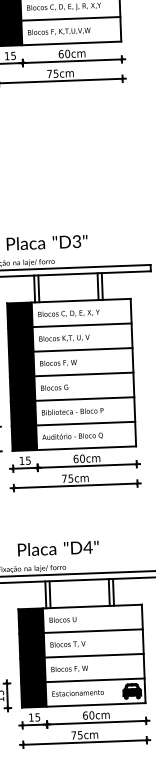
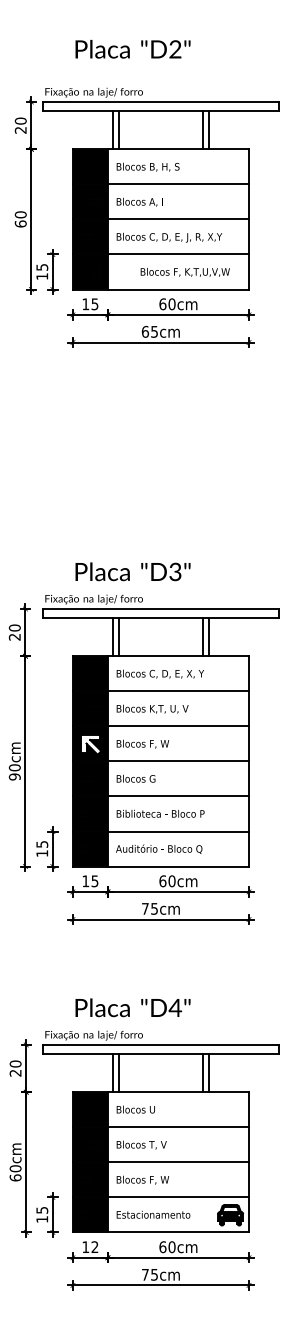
text: (58, 31) -> (184, 272), moved
text: (49, 73) -> (144, 331), 75cm -> 65cm
fill: (22, 364) -> (91, 744), removed
text: (37, 717) -> (94, 1247), 15 -> 12

